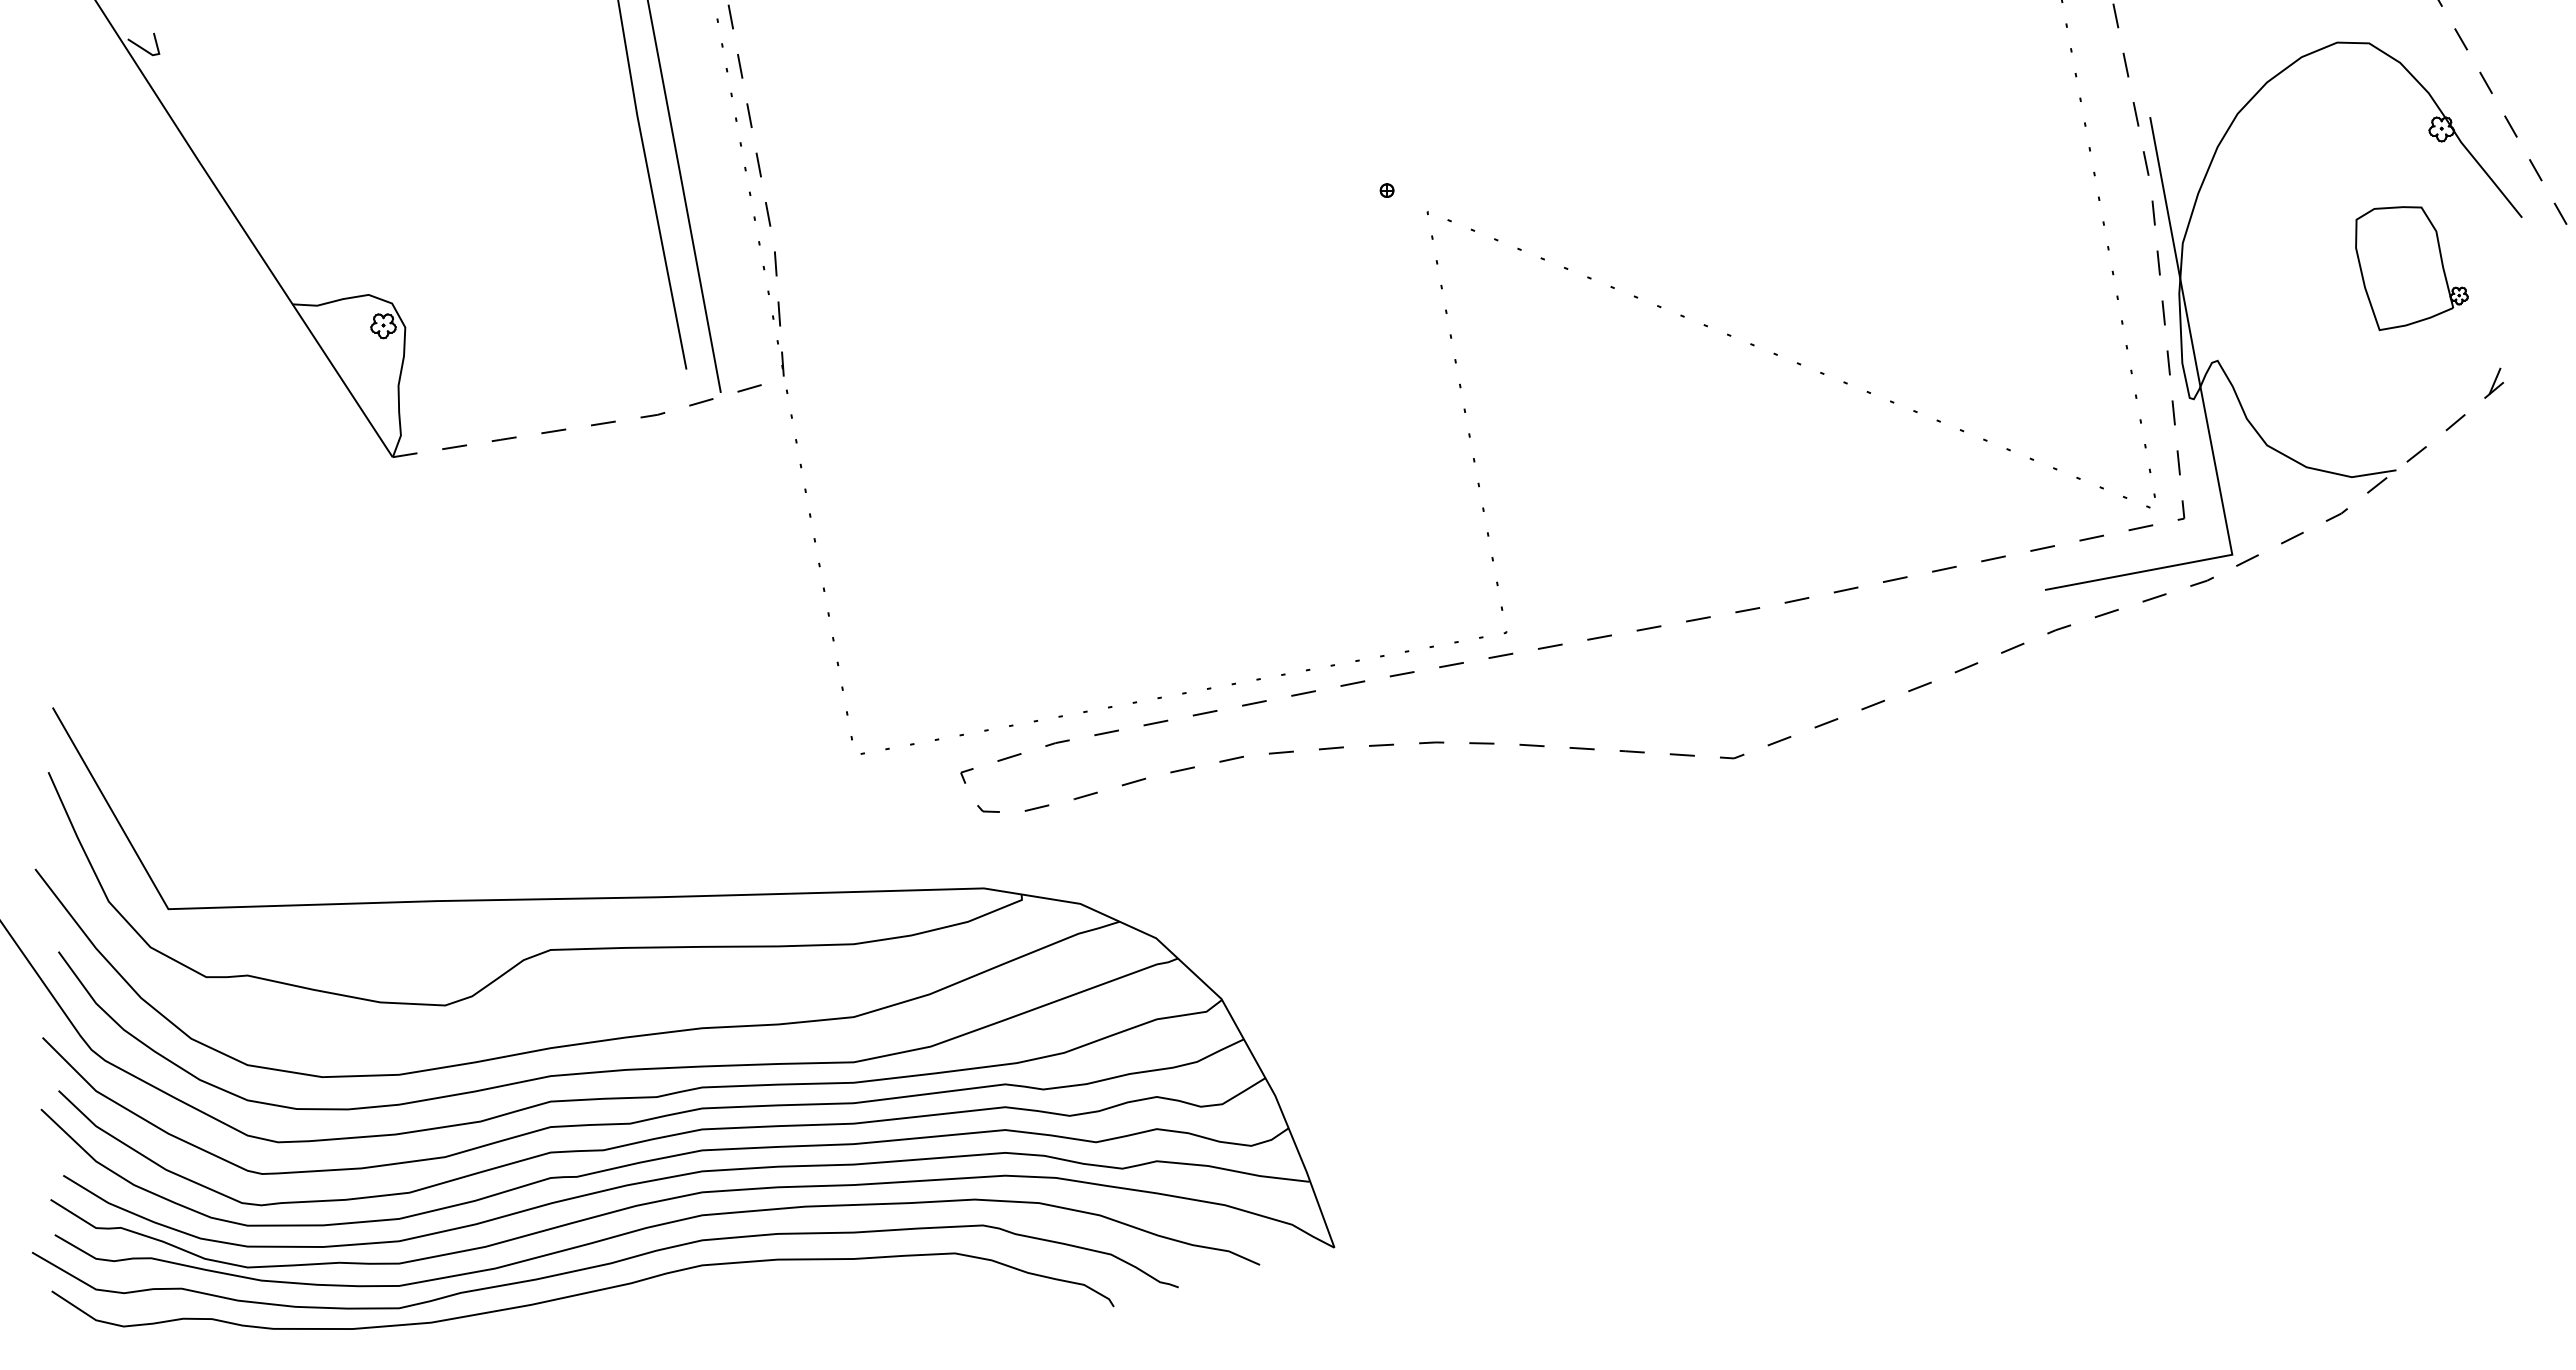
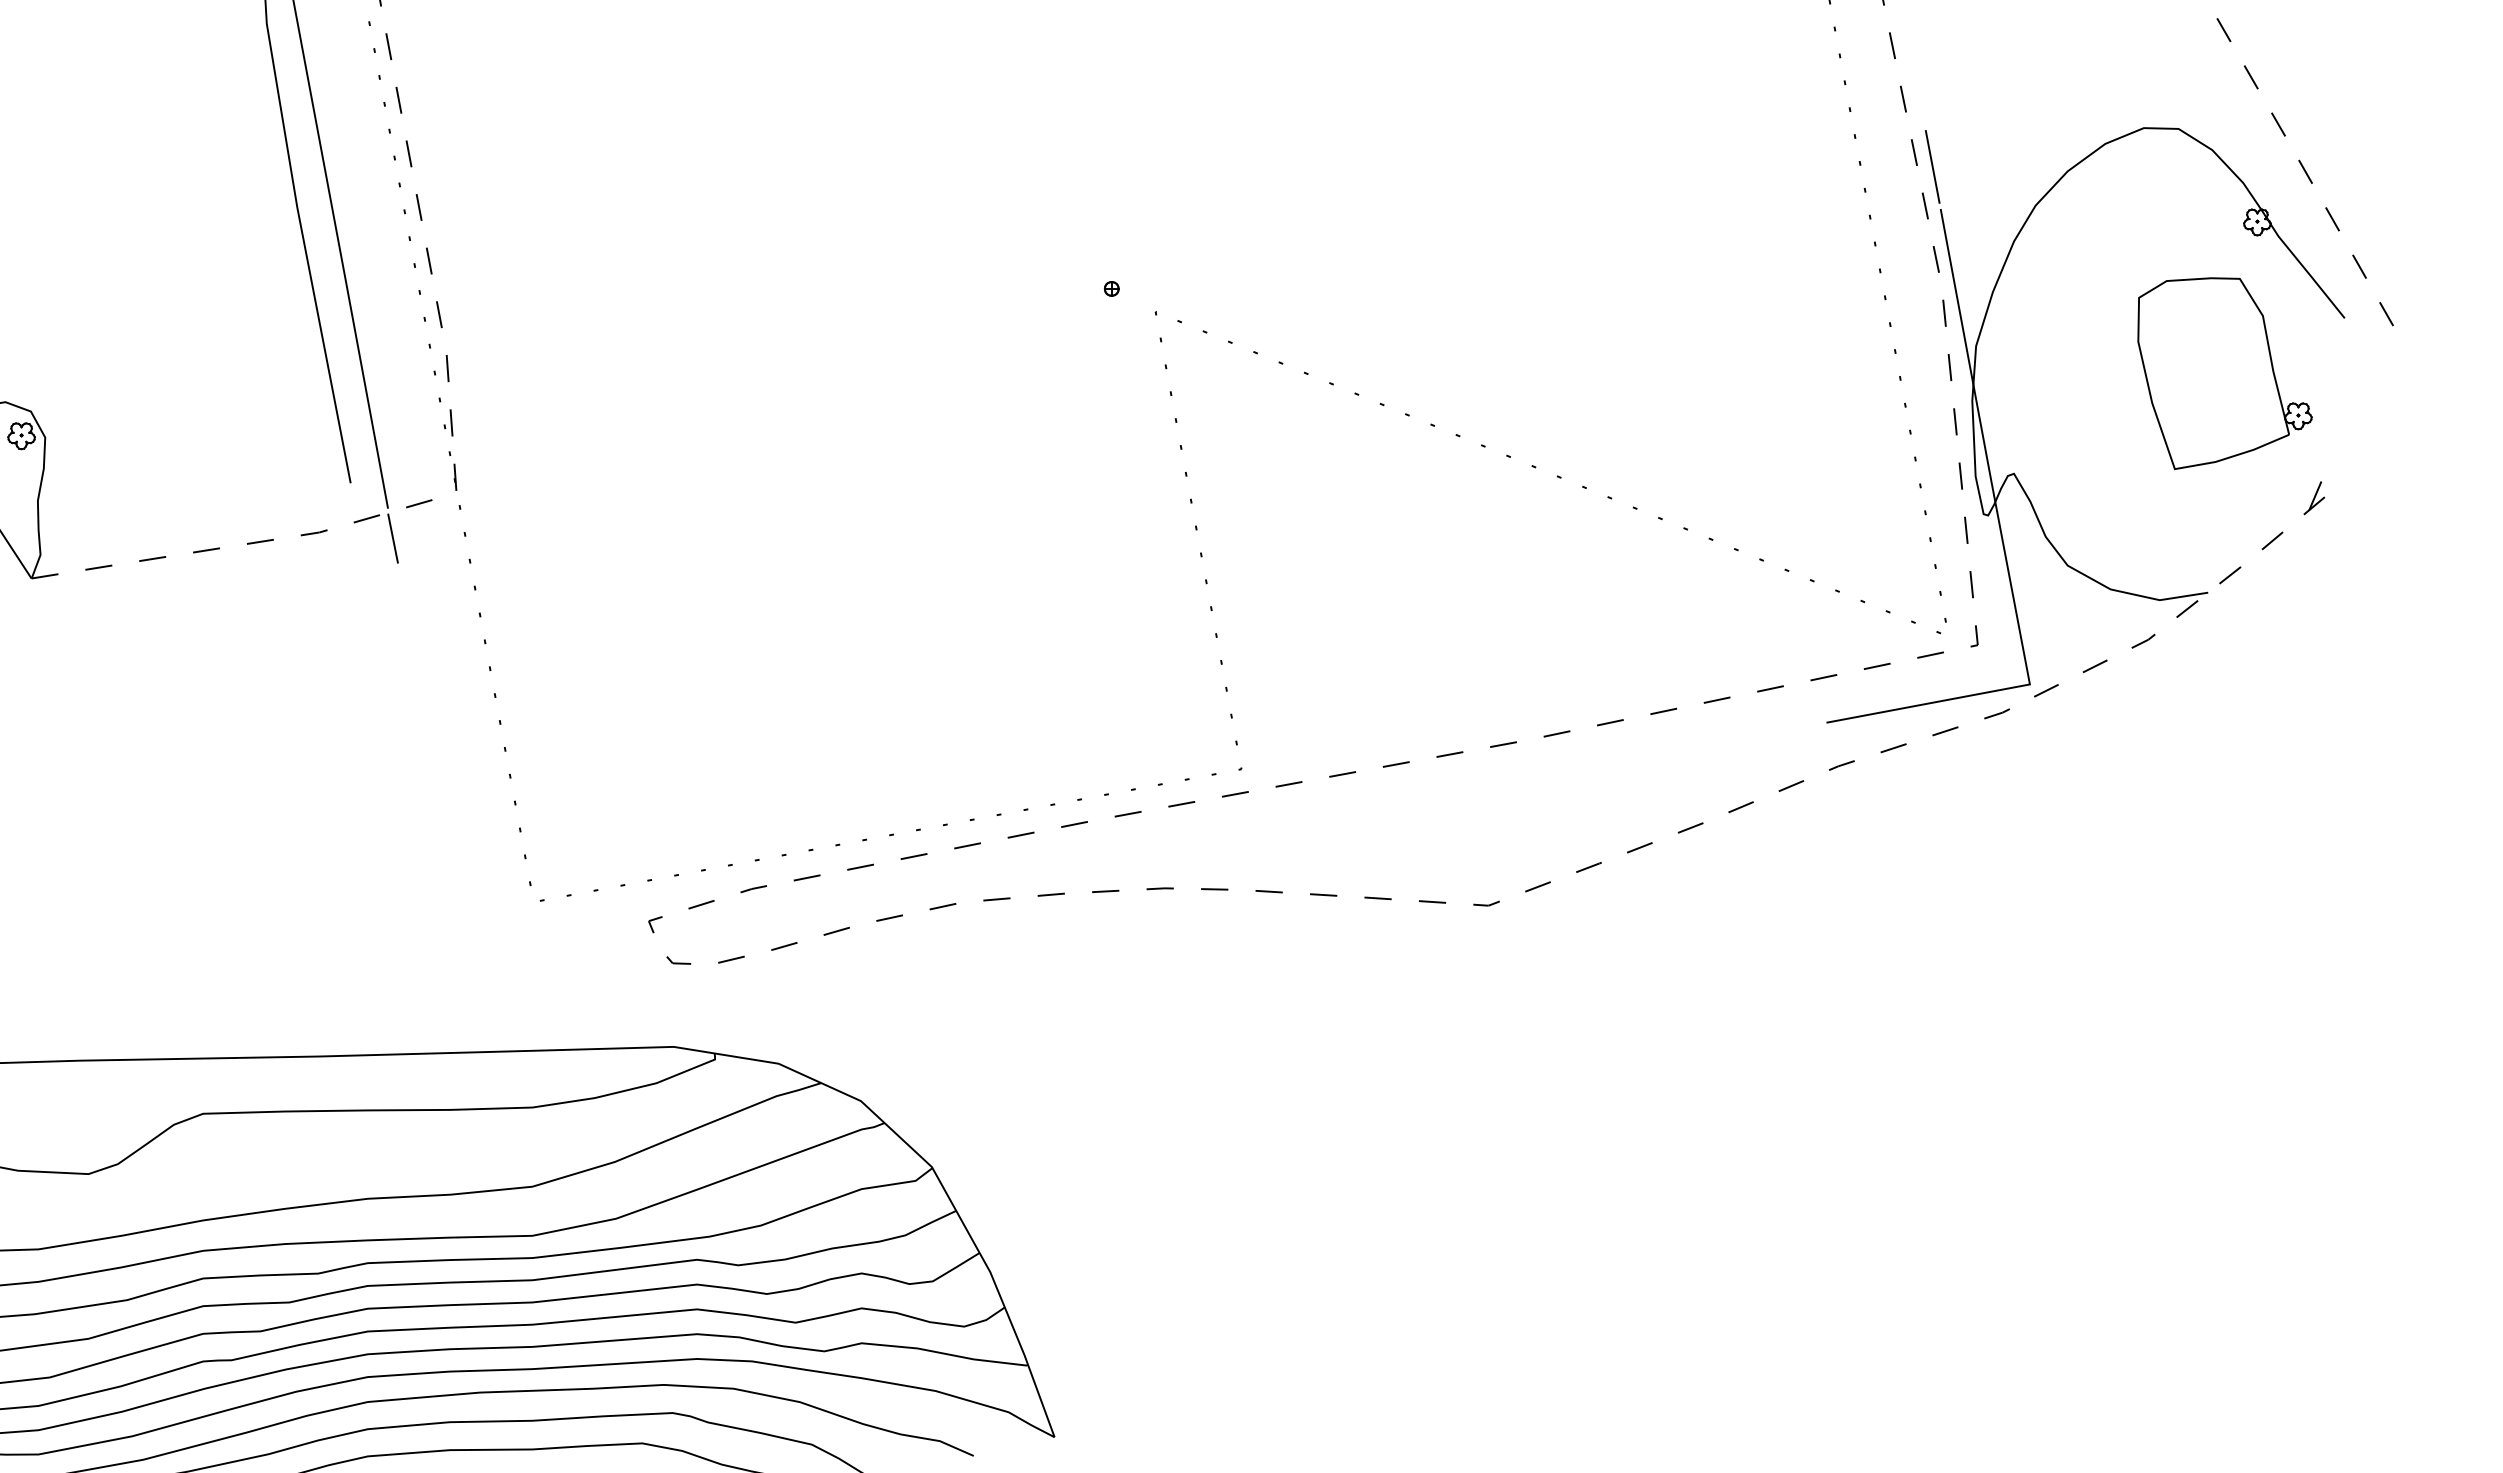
line: (2142, 78) -> (1932, 167), added
part: (2411, 268) -> (2224, 373), size x1.43
line: (725, 420) -> (393, 538), added

